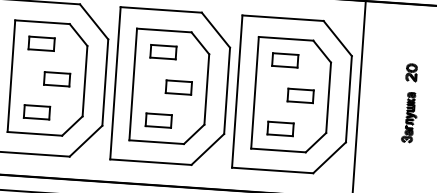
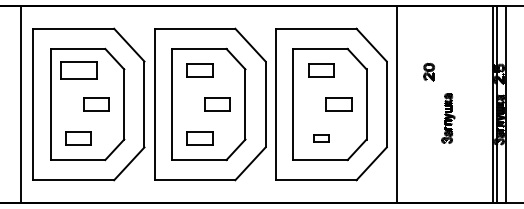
part: (41, 43) -> (78, 70), size x1.4
part: (410, 72) -> (428, 71), moved
part: (280, 128) -> (321, 138), size x0.6

